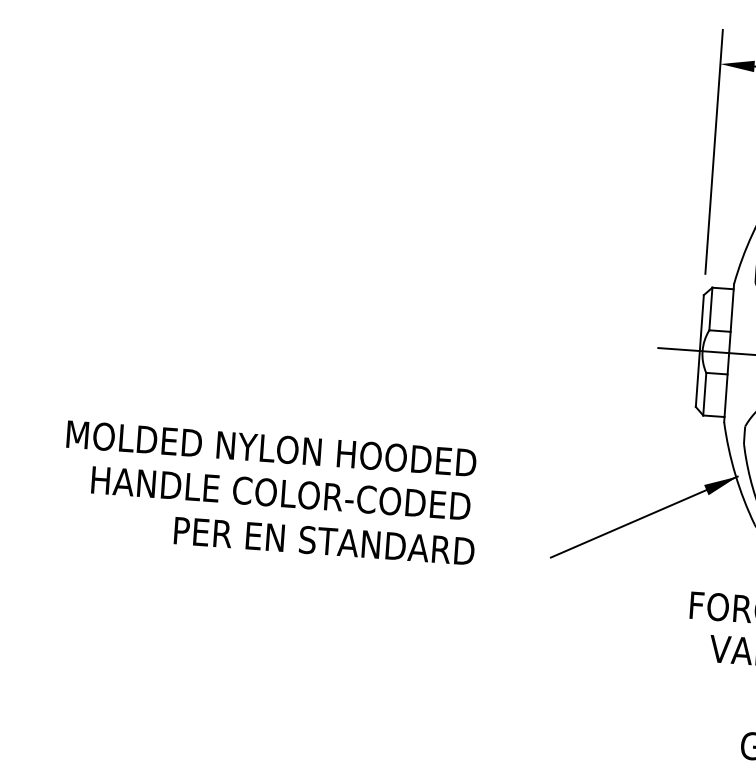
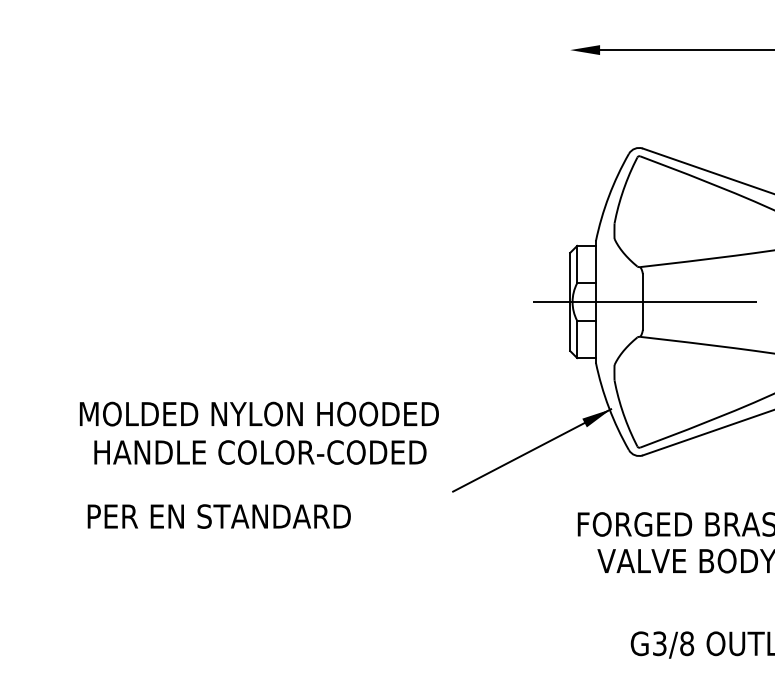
line: (714, 152) -> (570, 127), removed
text: (270, 447) -> (258, 413), moved
text: (281, 493) -> (260, 452), moved
text: (323, 541) -> (218, 516), moved

